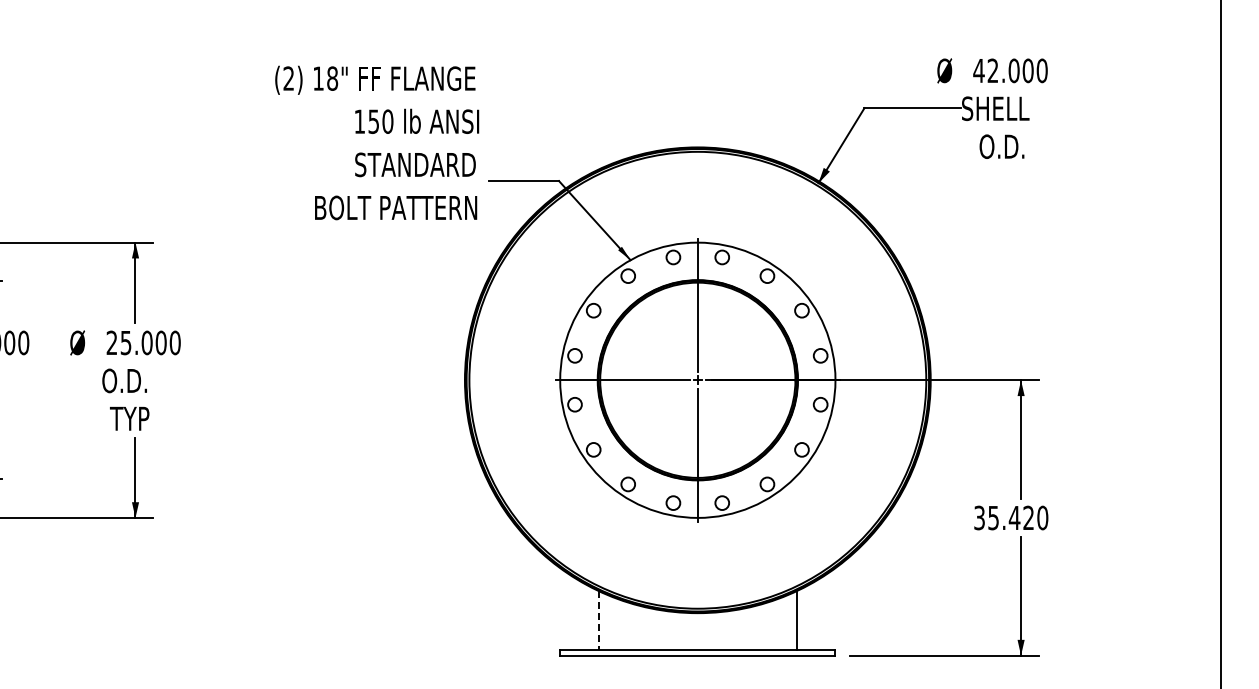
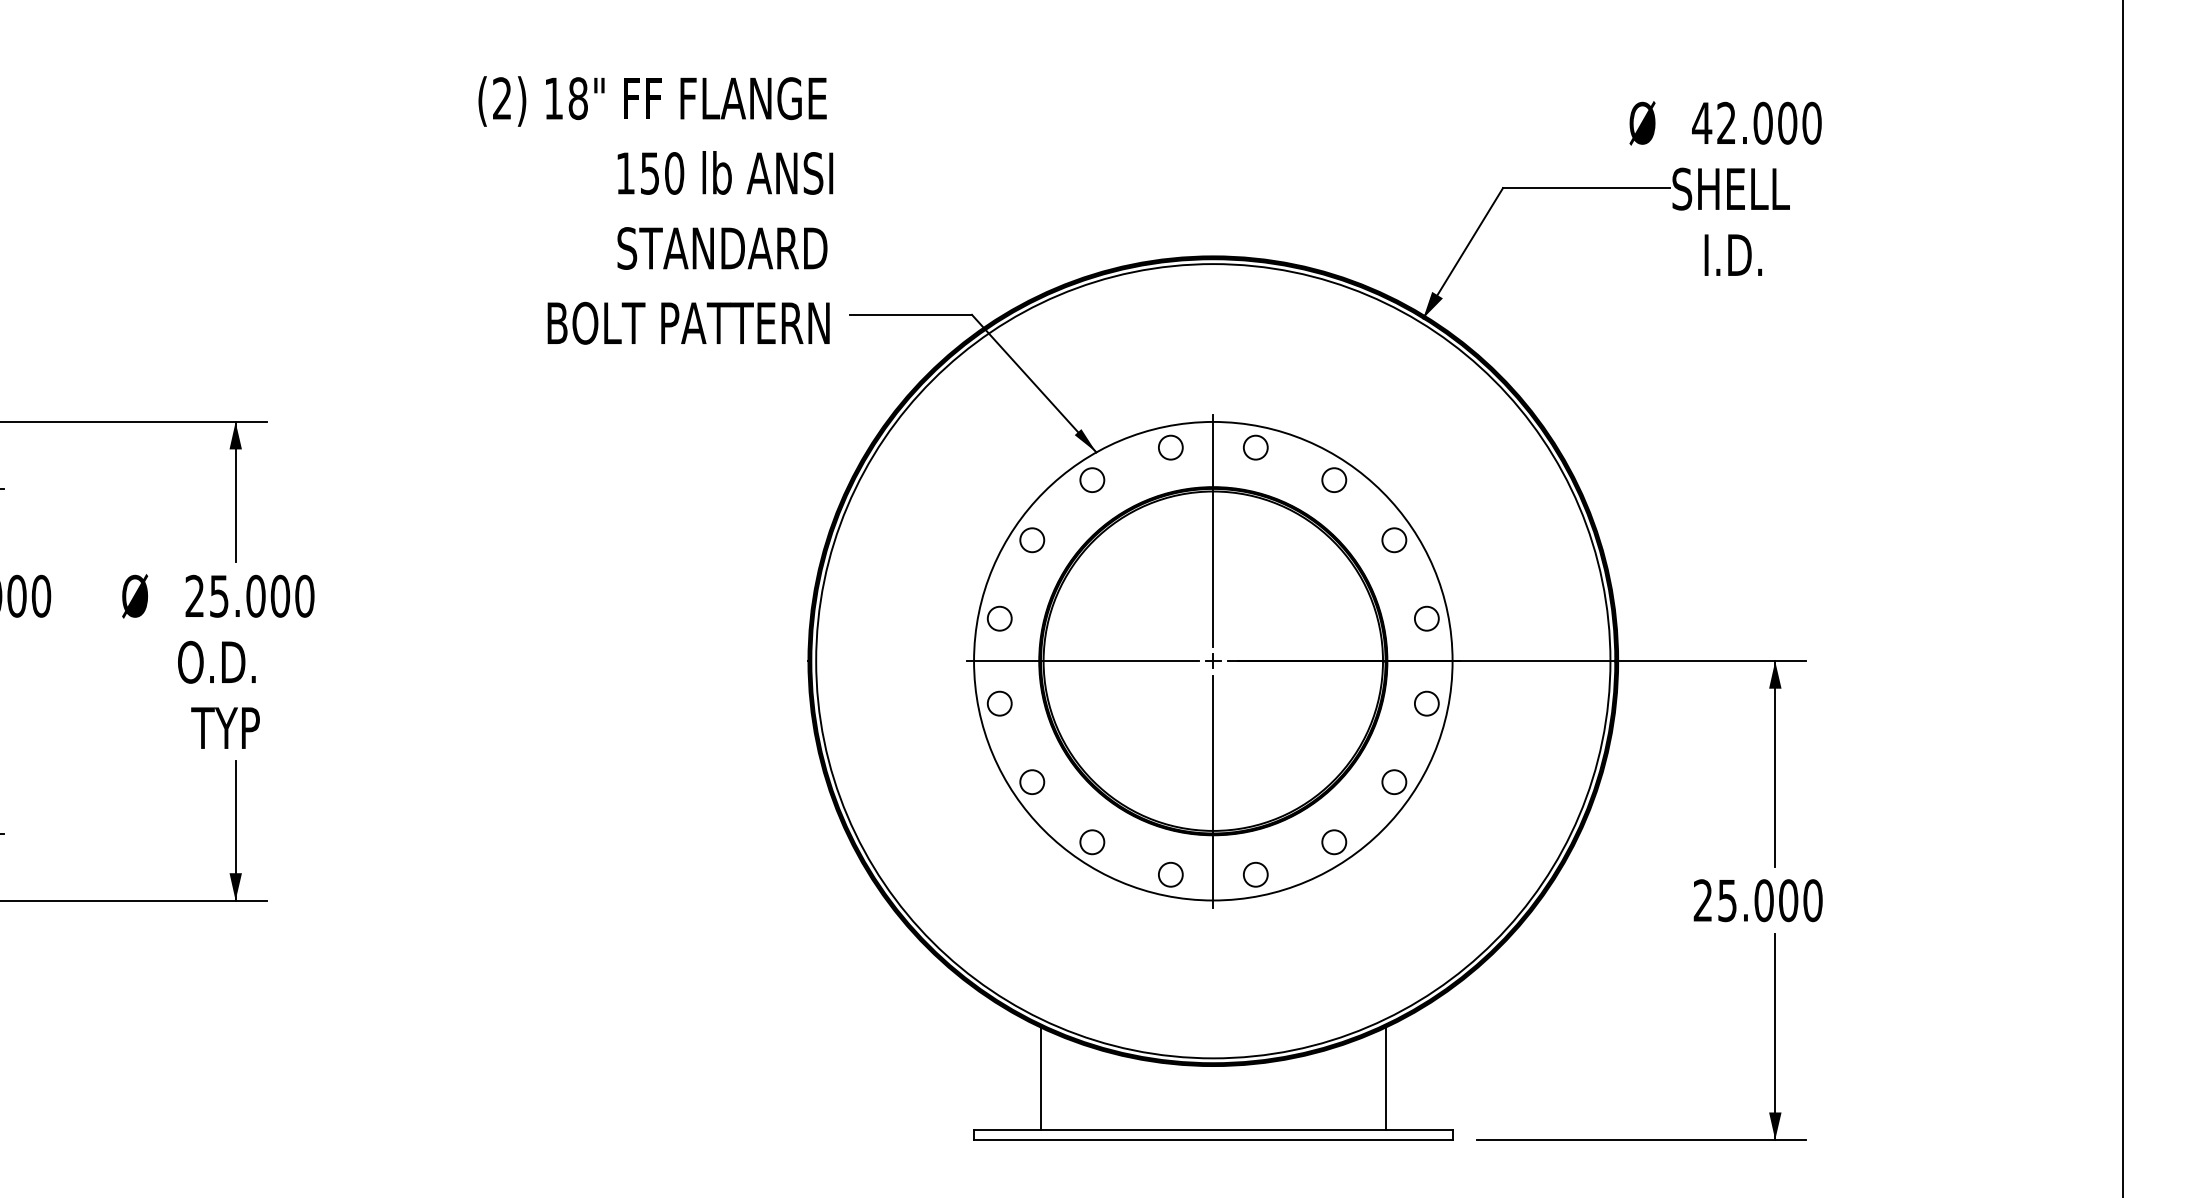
text: (377, 142) -> (656, 209), moved
text: (1001, 146) -> (1741, 254), O.D. -> I.D.
text: (1004, 517) -> (1746, 899), 35.420 -> 25.000
line: (598, 620) -> (1040, 1078), dashed -> solid

